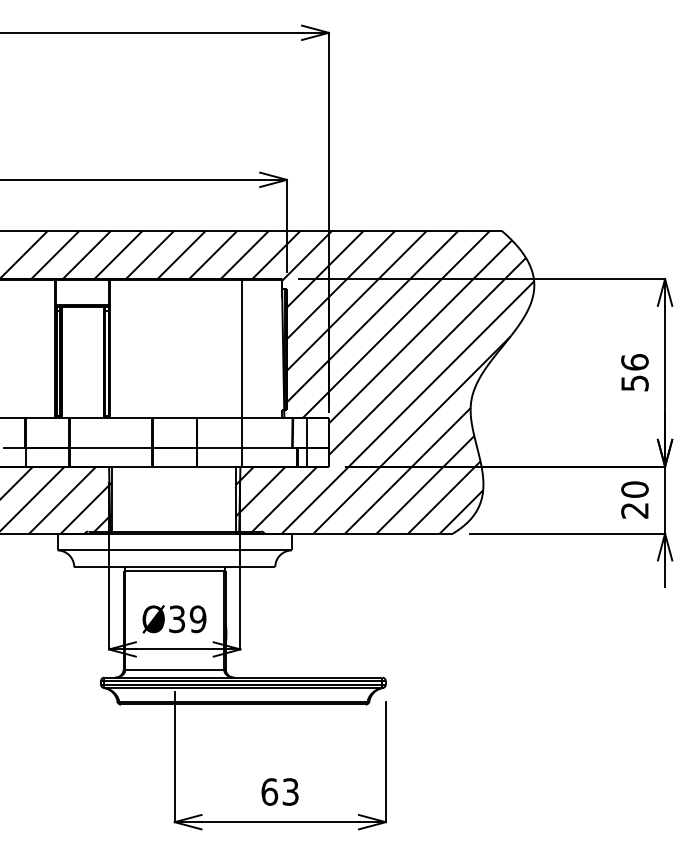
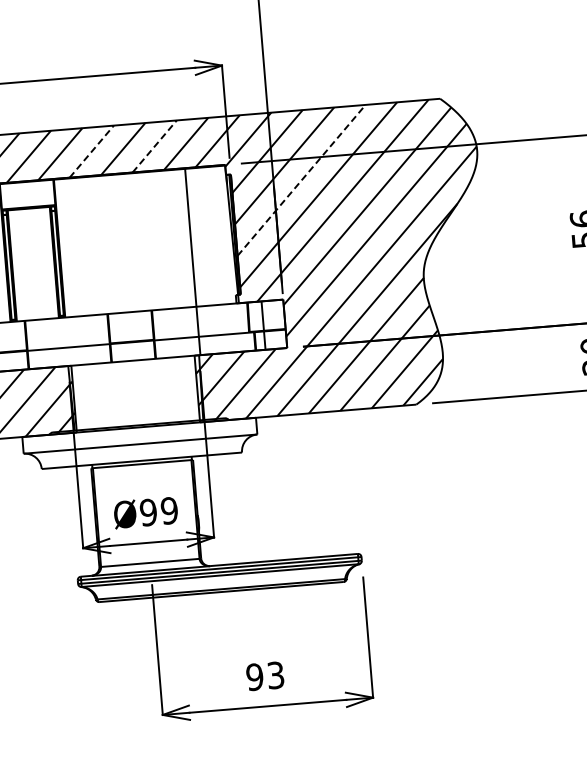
line: (150, 254) -> (92, 151), solid -> dashed
line: (213, 254) -> (154, 146), solid -> dashed
line: (356, 300) -> (301, 180), solid -> dashed
text: (176, 619) -> (147, 512), Ø39 -> Ø99
text: (269, 791) -> (254, 676), 63 -> 93

